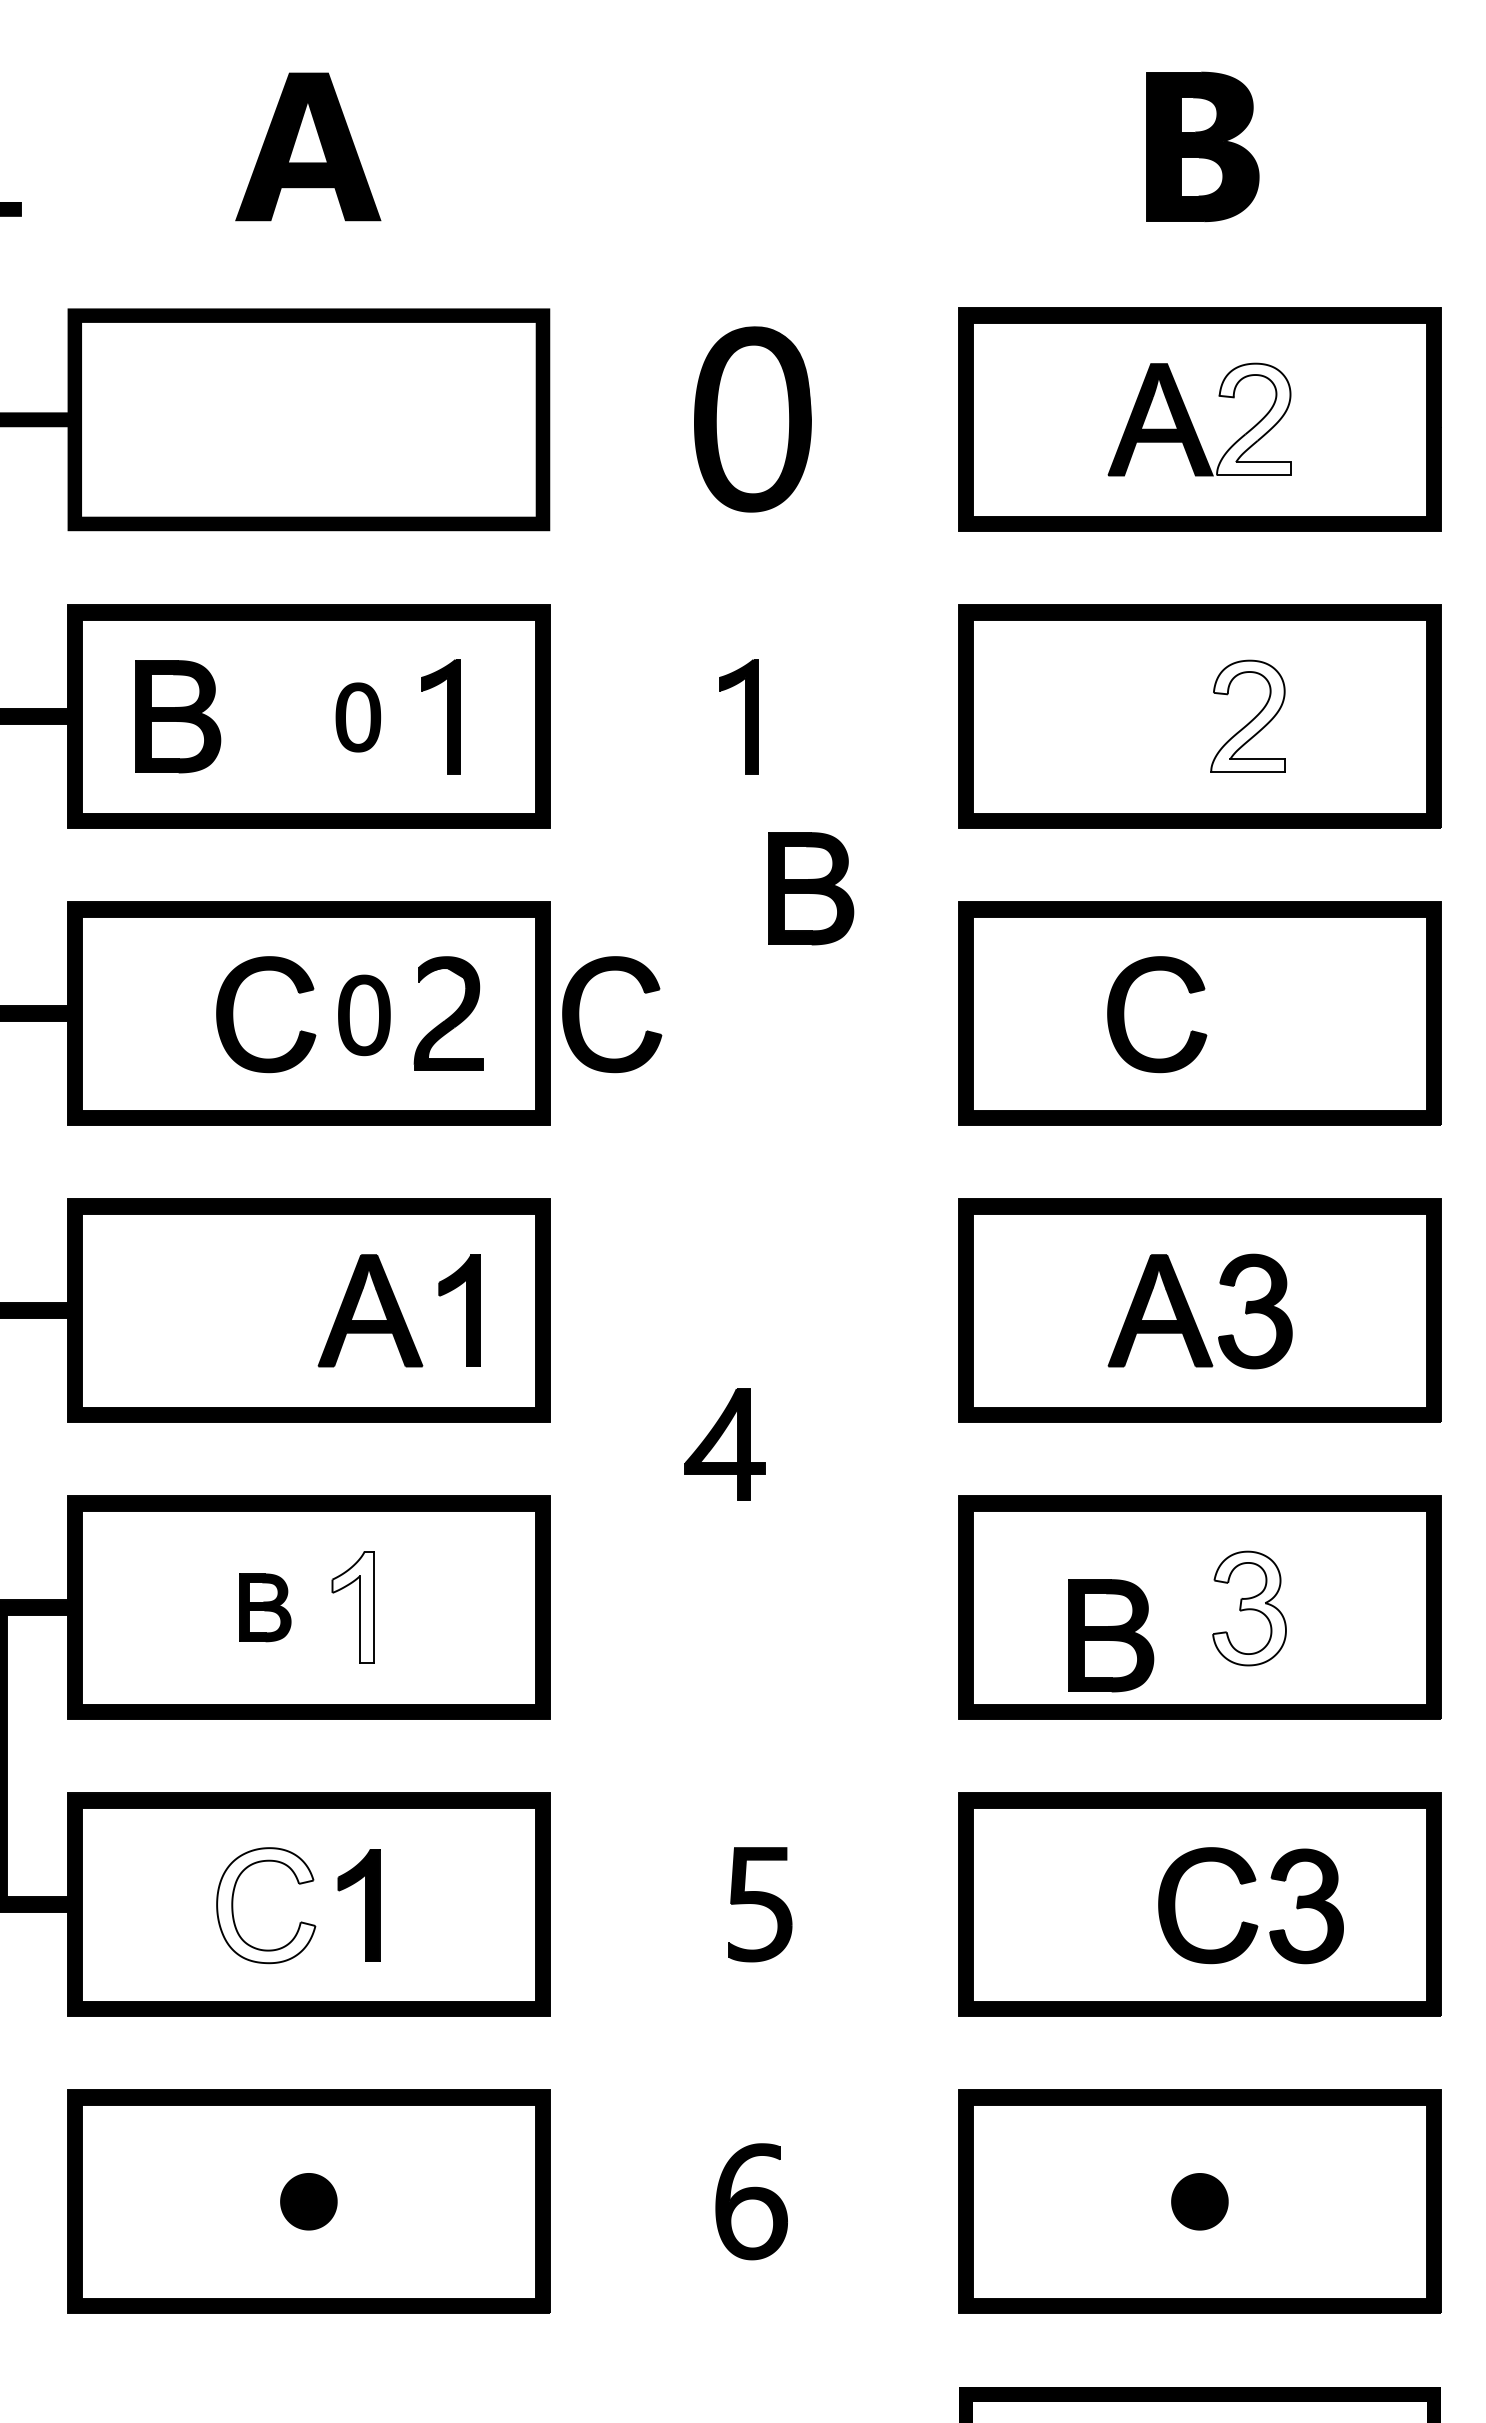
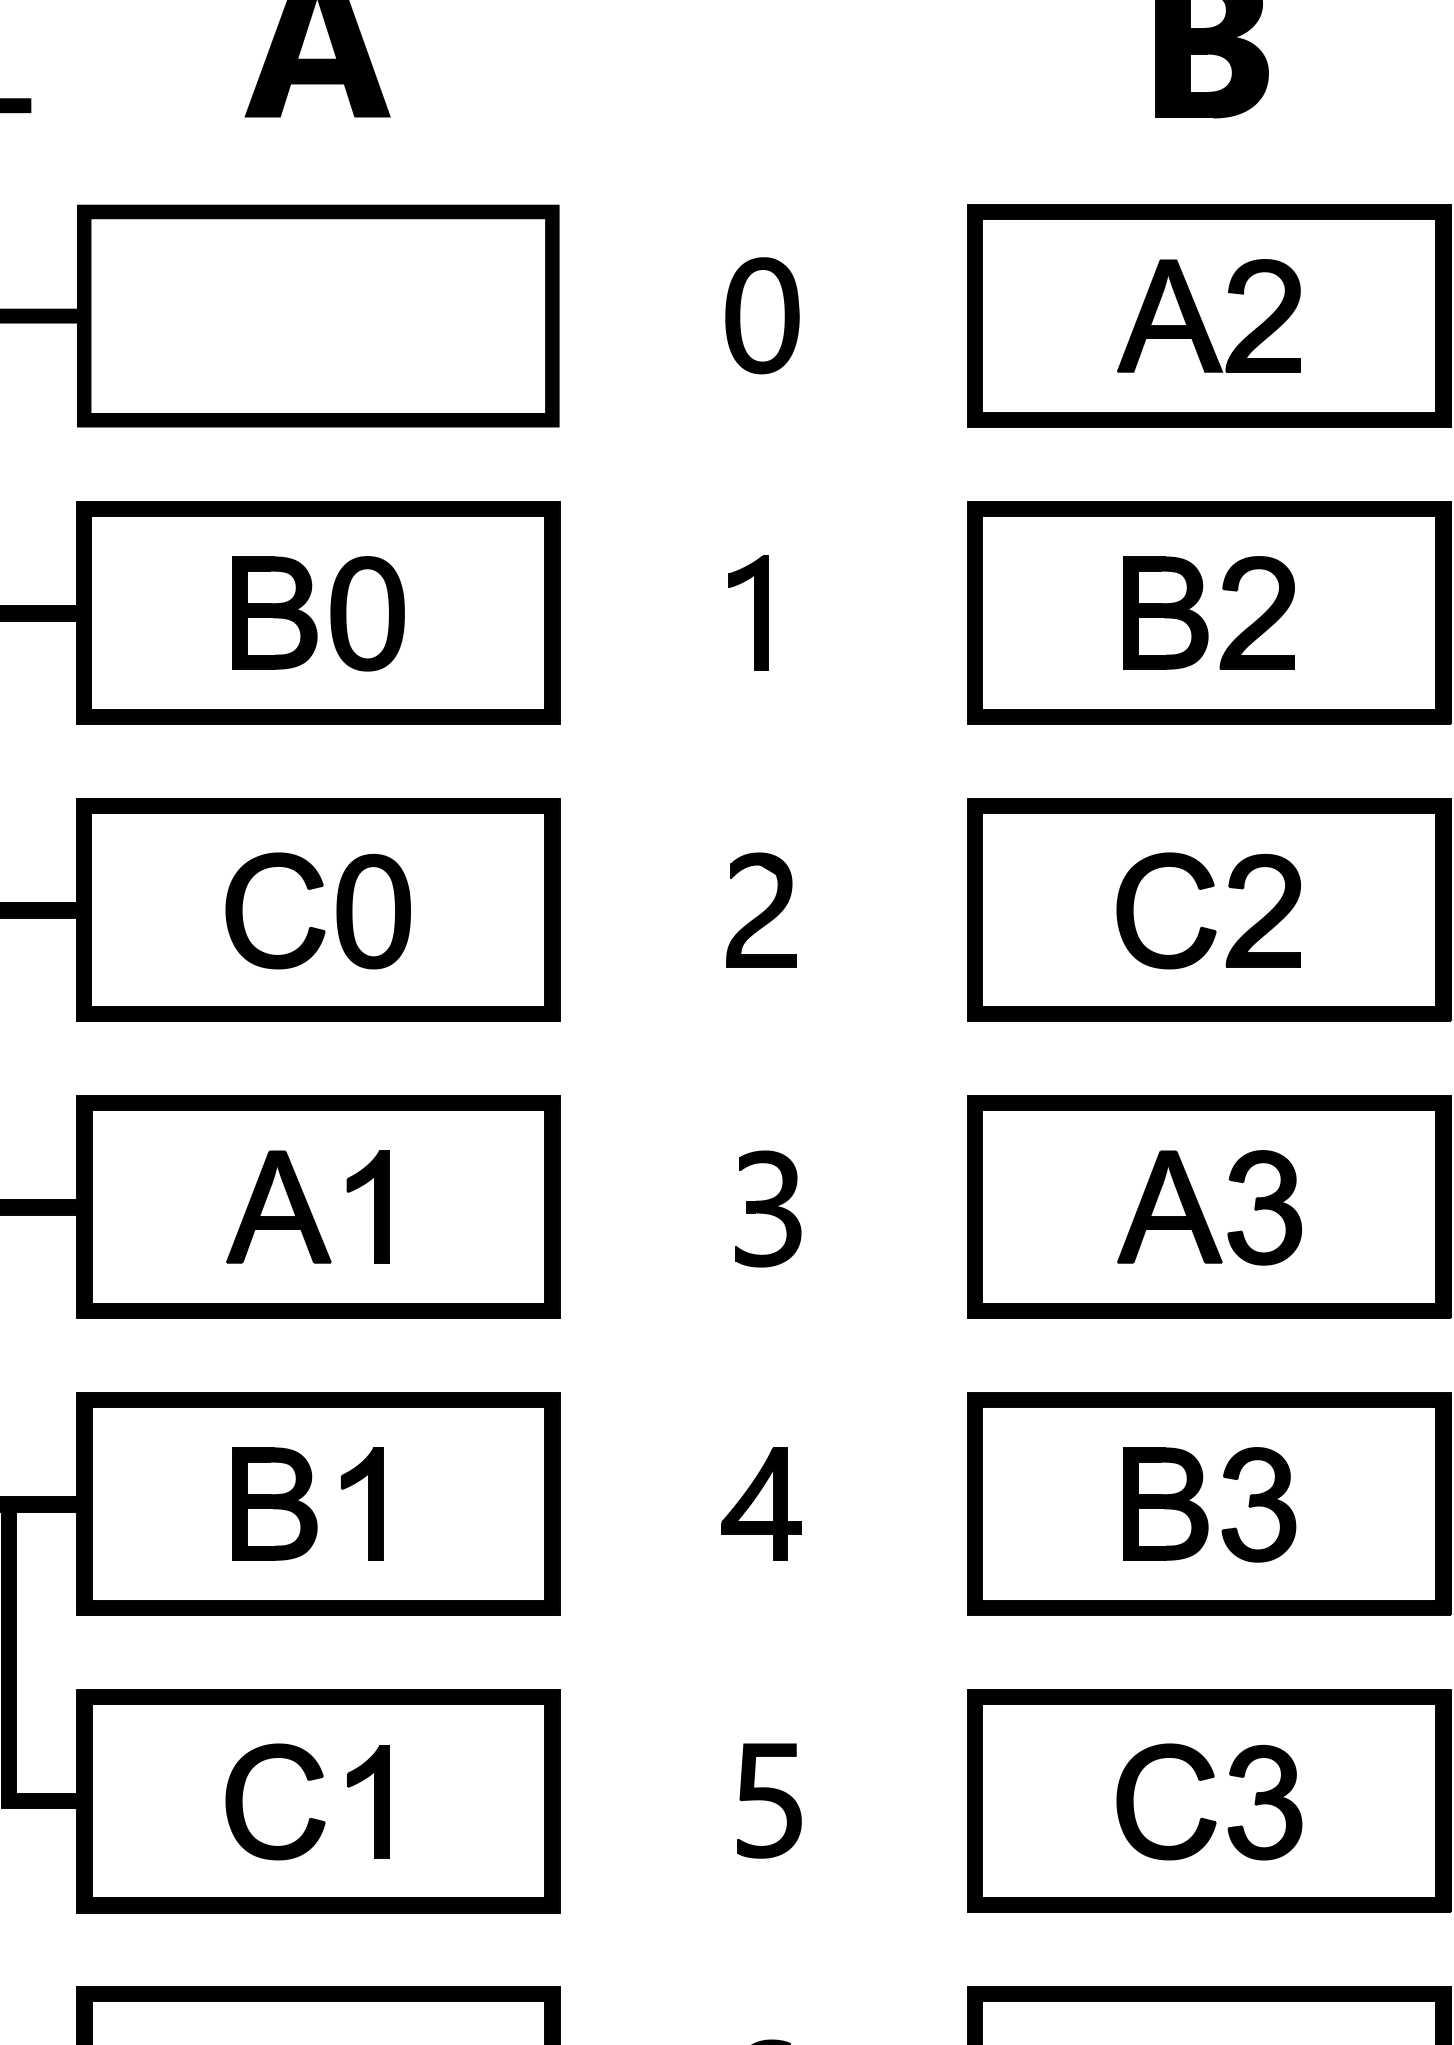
part: (753, 419) -> (762, 315), size x0.62
fill: (1253, 419) -> (1262, 315), added
part: (178, 716) -> (274, 612), moved
part: (447, 716) -> (456, 612), removed
fill: (1247, 716) -> (1256, 612), added
part: (358, 717) -> (367, 613), size x1.67
part: (811, 888) -> (1165, 612), moved
part: (448, 1013) -> (760, 909), moved
part: (1253, 1013) -> (1262, 909), added
part: (579, 1014) -> (588, 910), removed
part: (364, 1015) -> (373, 911), size x1.43
part: (398, 1310) -> (306, 1206), moved
part: (759, 1312) -> (768, 1208), added
part: (724, 1444) -> (760, 1503), moved
part: (265, 1607) -> (274, 1503), size x1.67
fill: (352, 1607) -> (361, 1503), added
fill: (1249, 1608) -> (1258, 1504), added
part: (1111, 1635) -> (1165, 1503), moved
fill: (266, 1905) -> (275, 1801), added
part: (1244, 1921) -> (1202, 1817), moved

